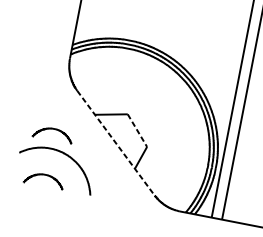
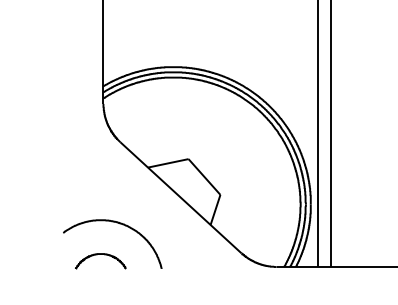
curve: (51, 129) -> (97, 196), removed
line: (137, 131) -> (204, 177), dashed -> solid
line: (116, 143) -> (181, 198), dashed -> solid

